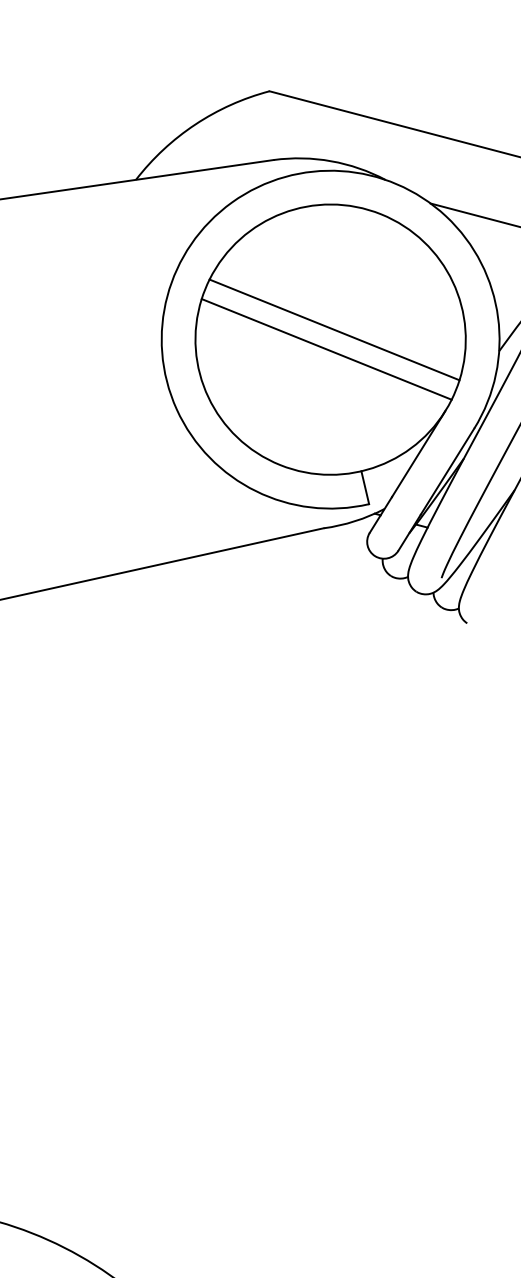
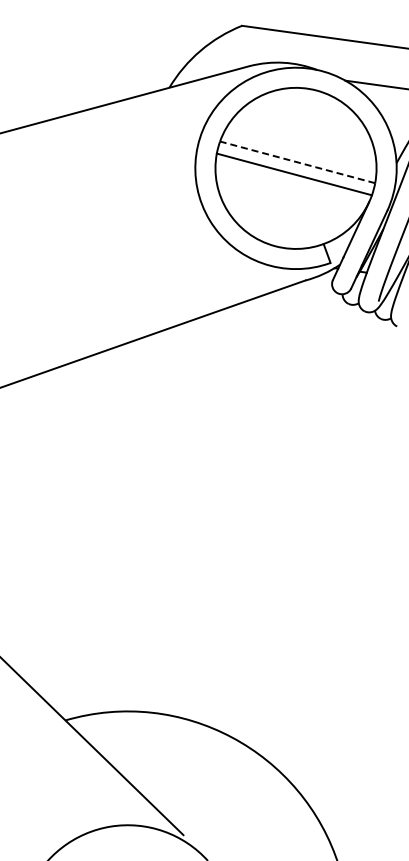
line: (334, 330) -> (297, 162), solid -> dashed

